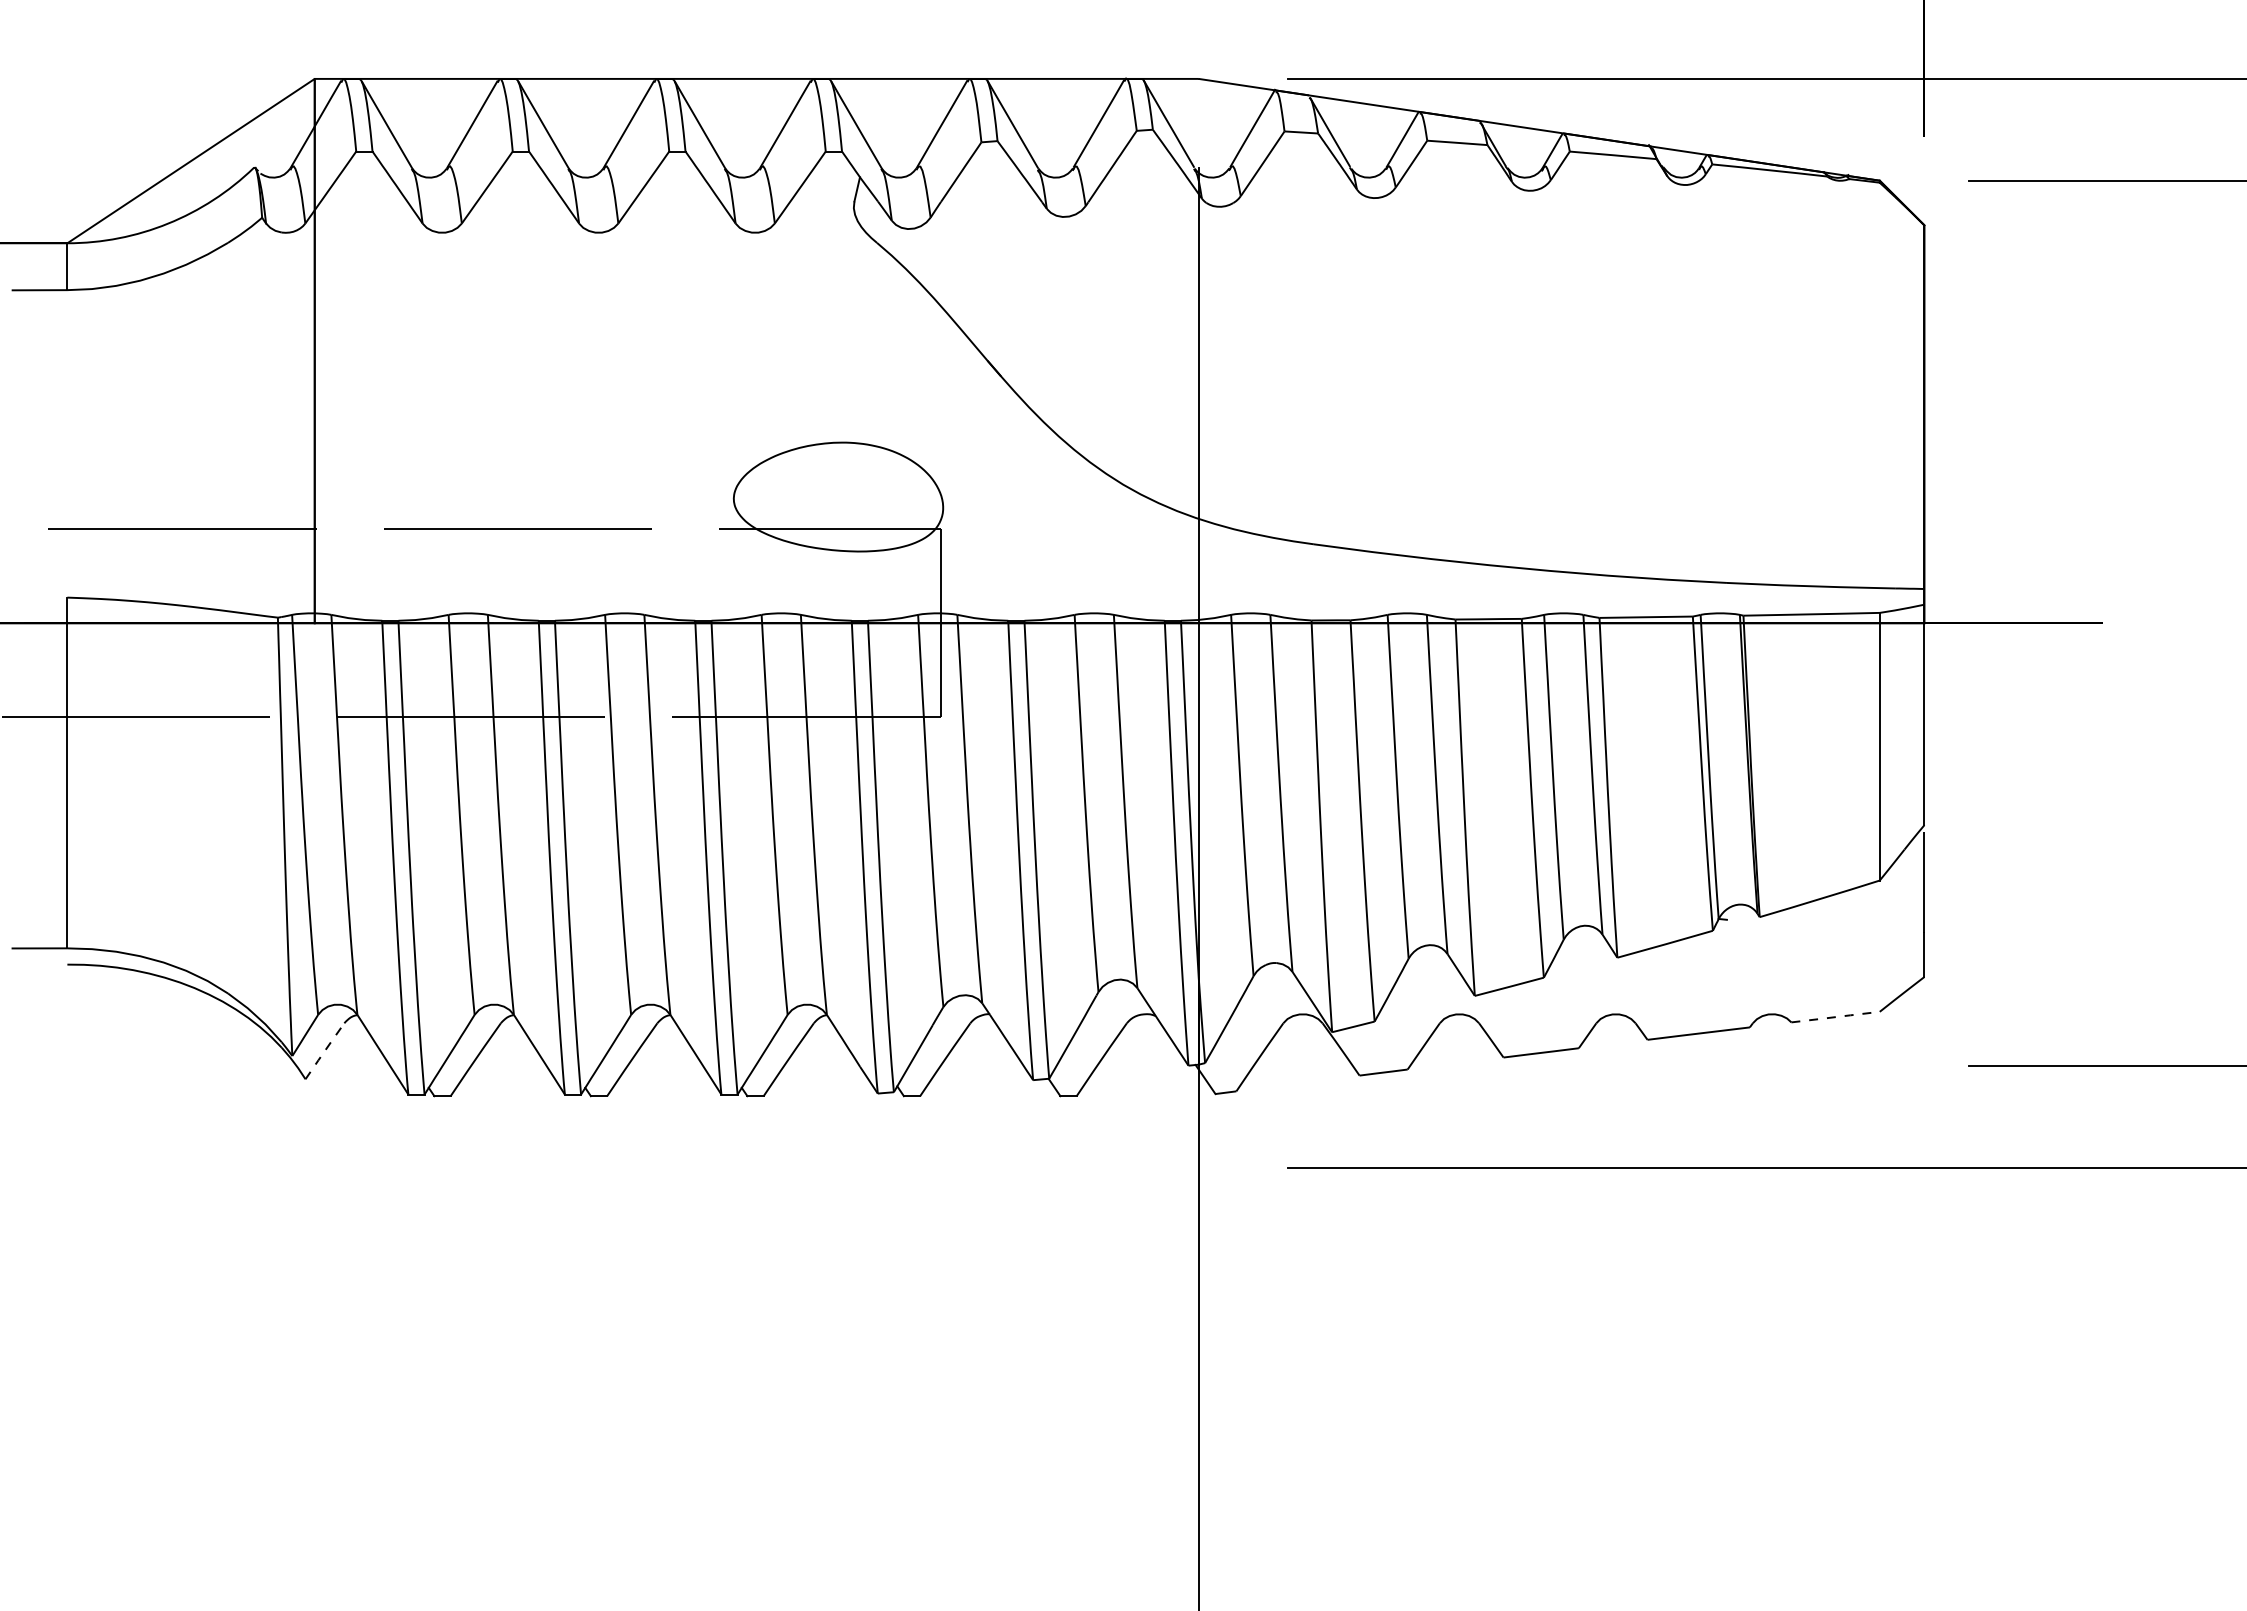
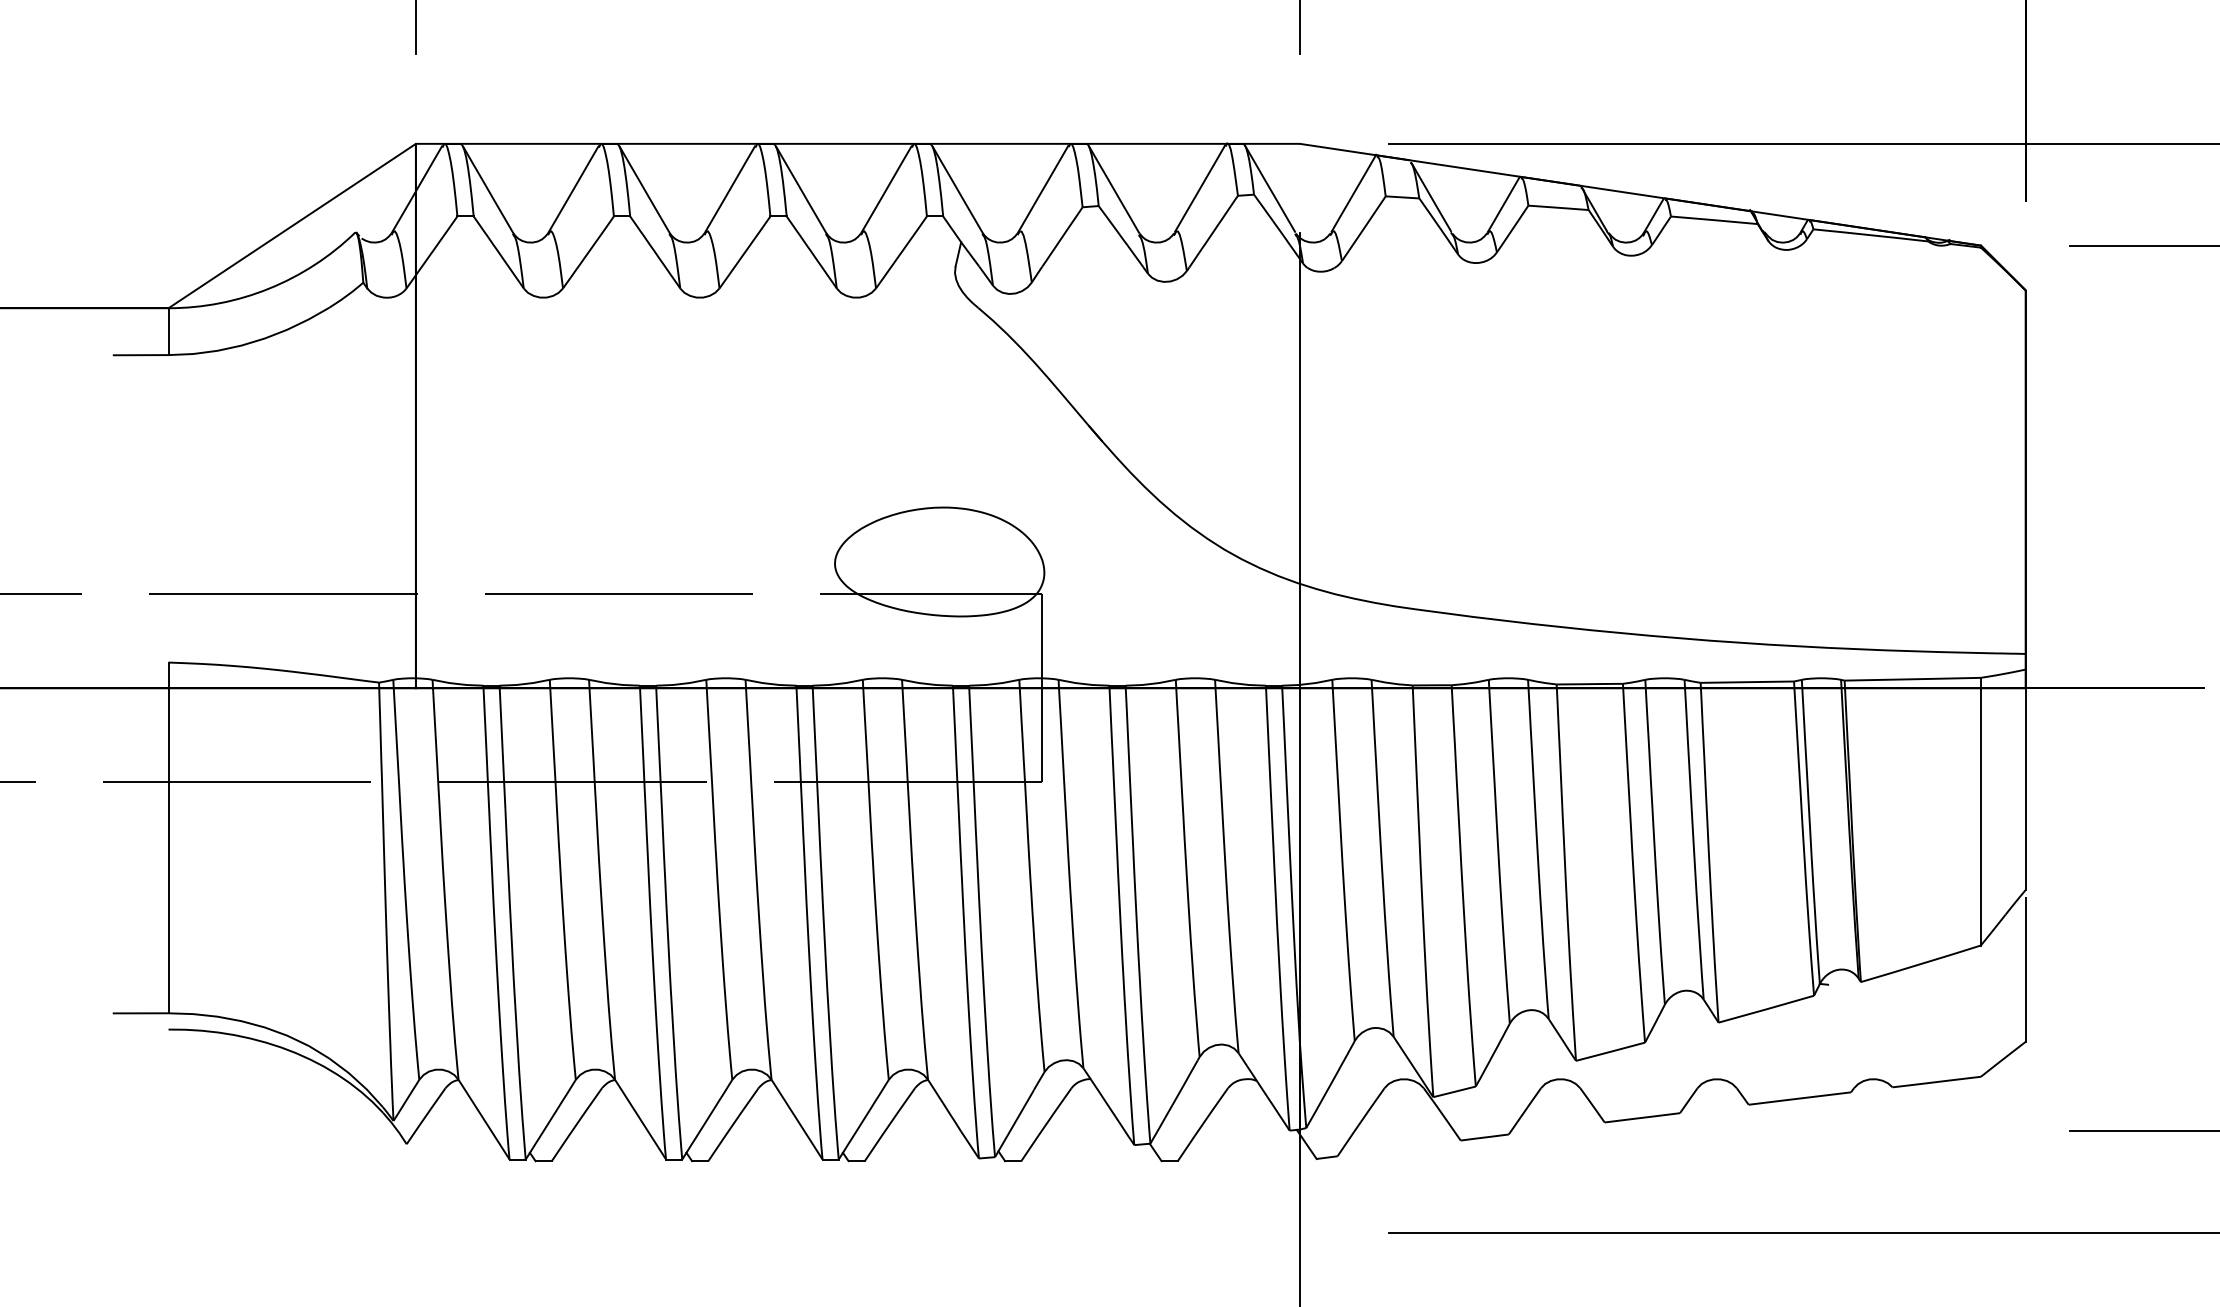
line: (1835, 1017) -> (1936, 1082), dashed -> solid
line: (324, 1051) -> (425, 1116), dashed -> solid

